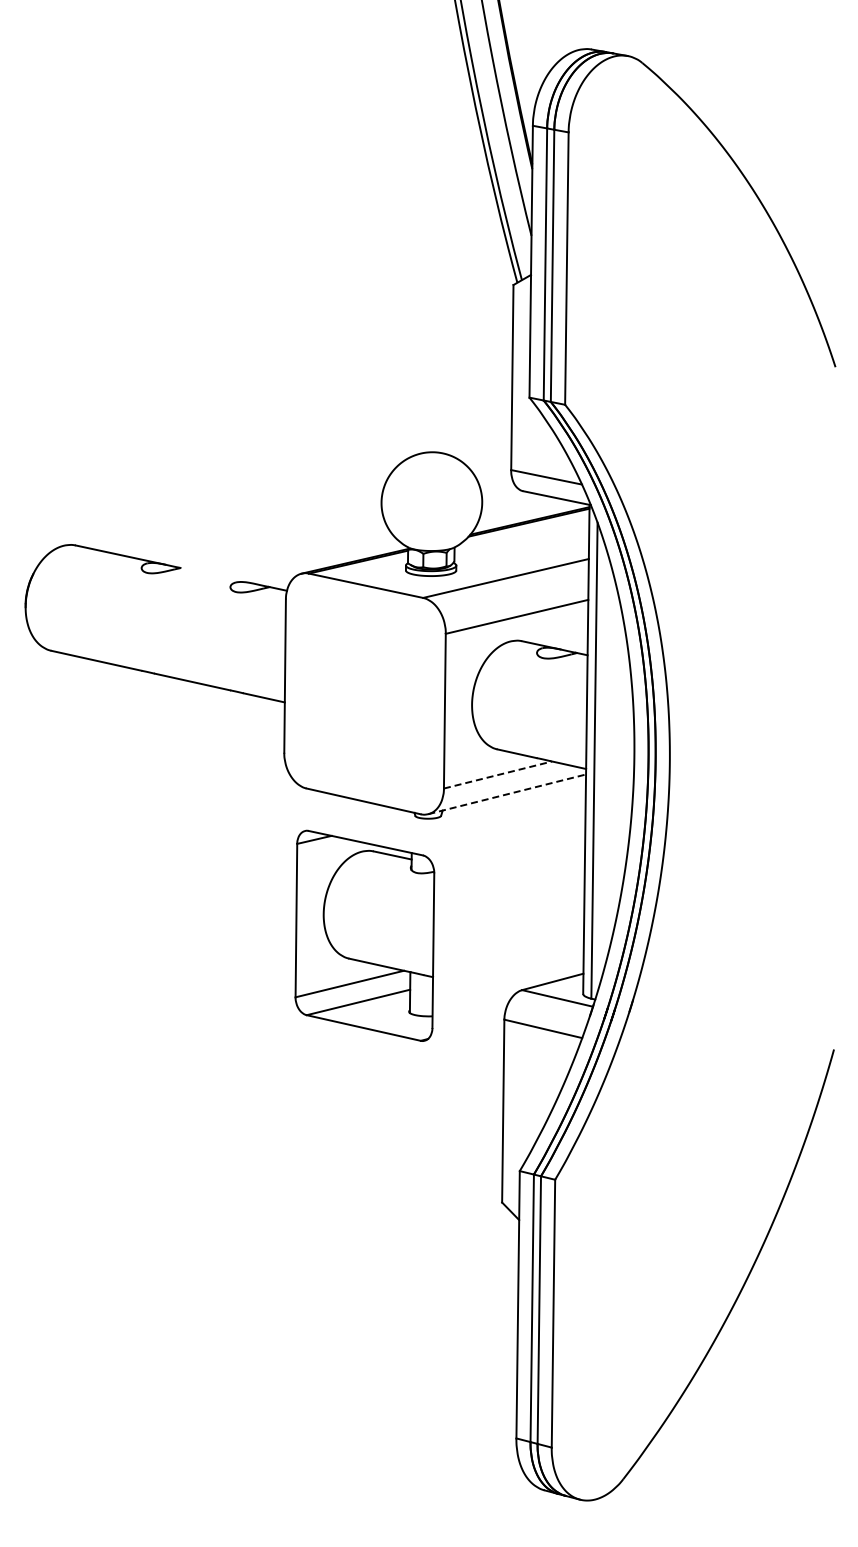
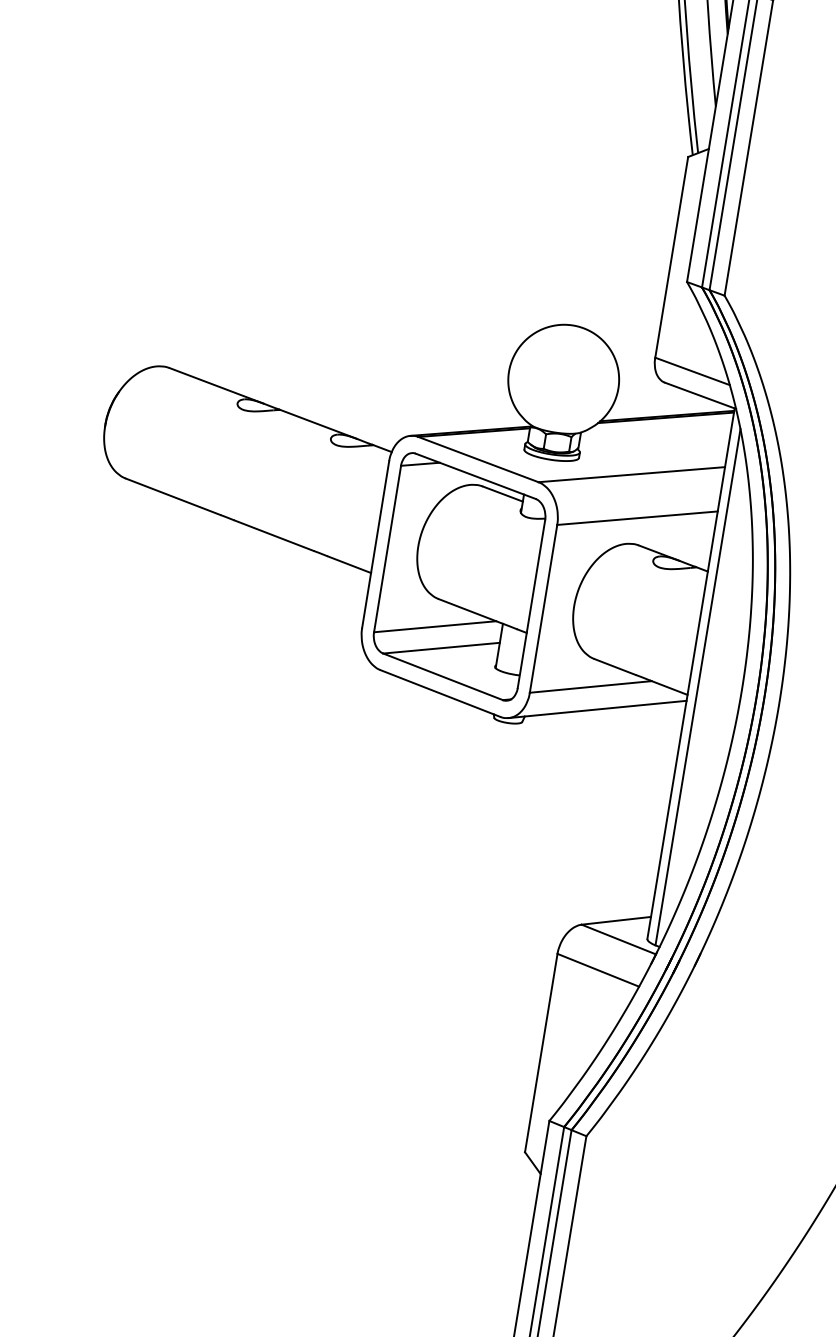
line: (216, 575) -> (317, 423), added
line: (498, 775) -> (591, 687), dashed -> solid
line: (507, 794) -> (597, 709), dashed -> solid
part: (364, 935) -> (459, 576), moved

